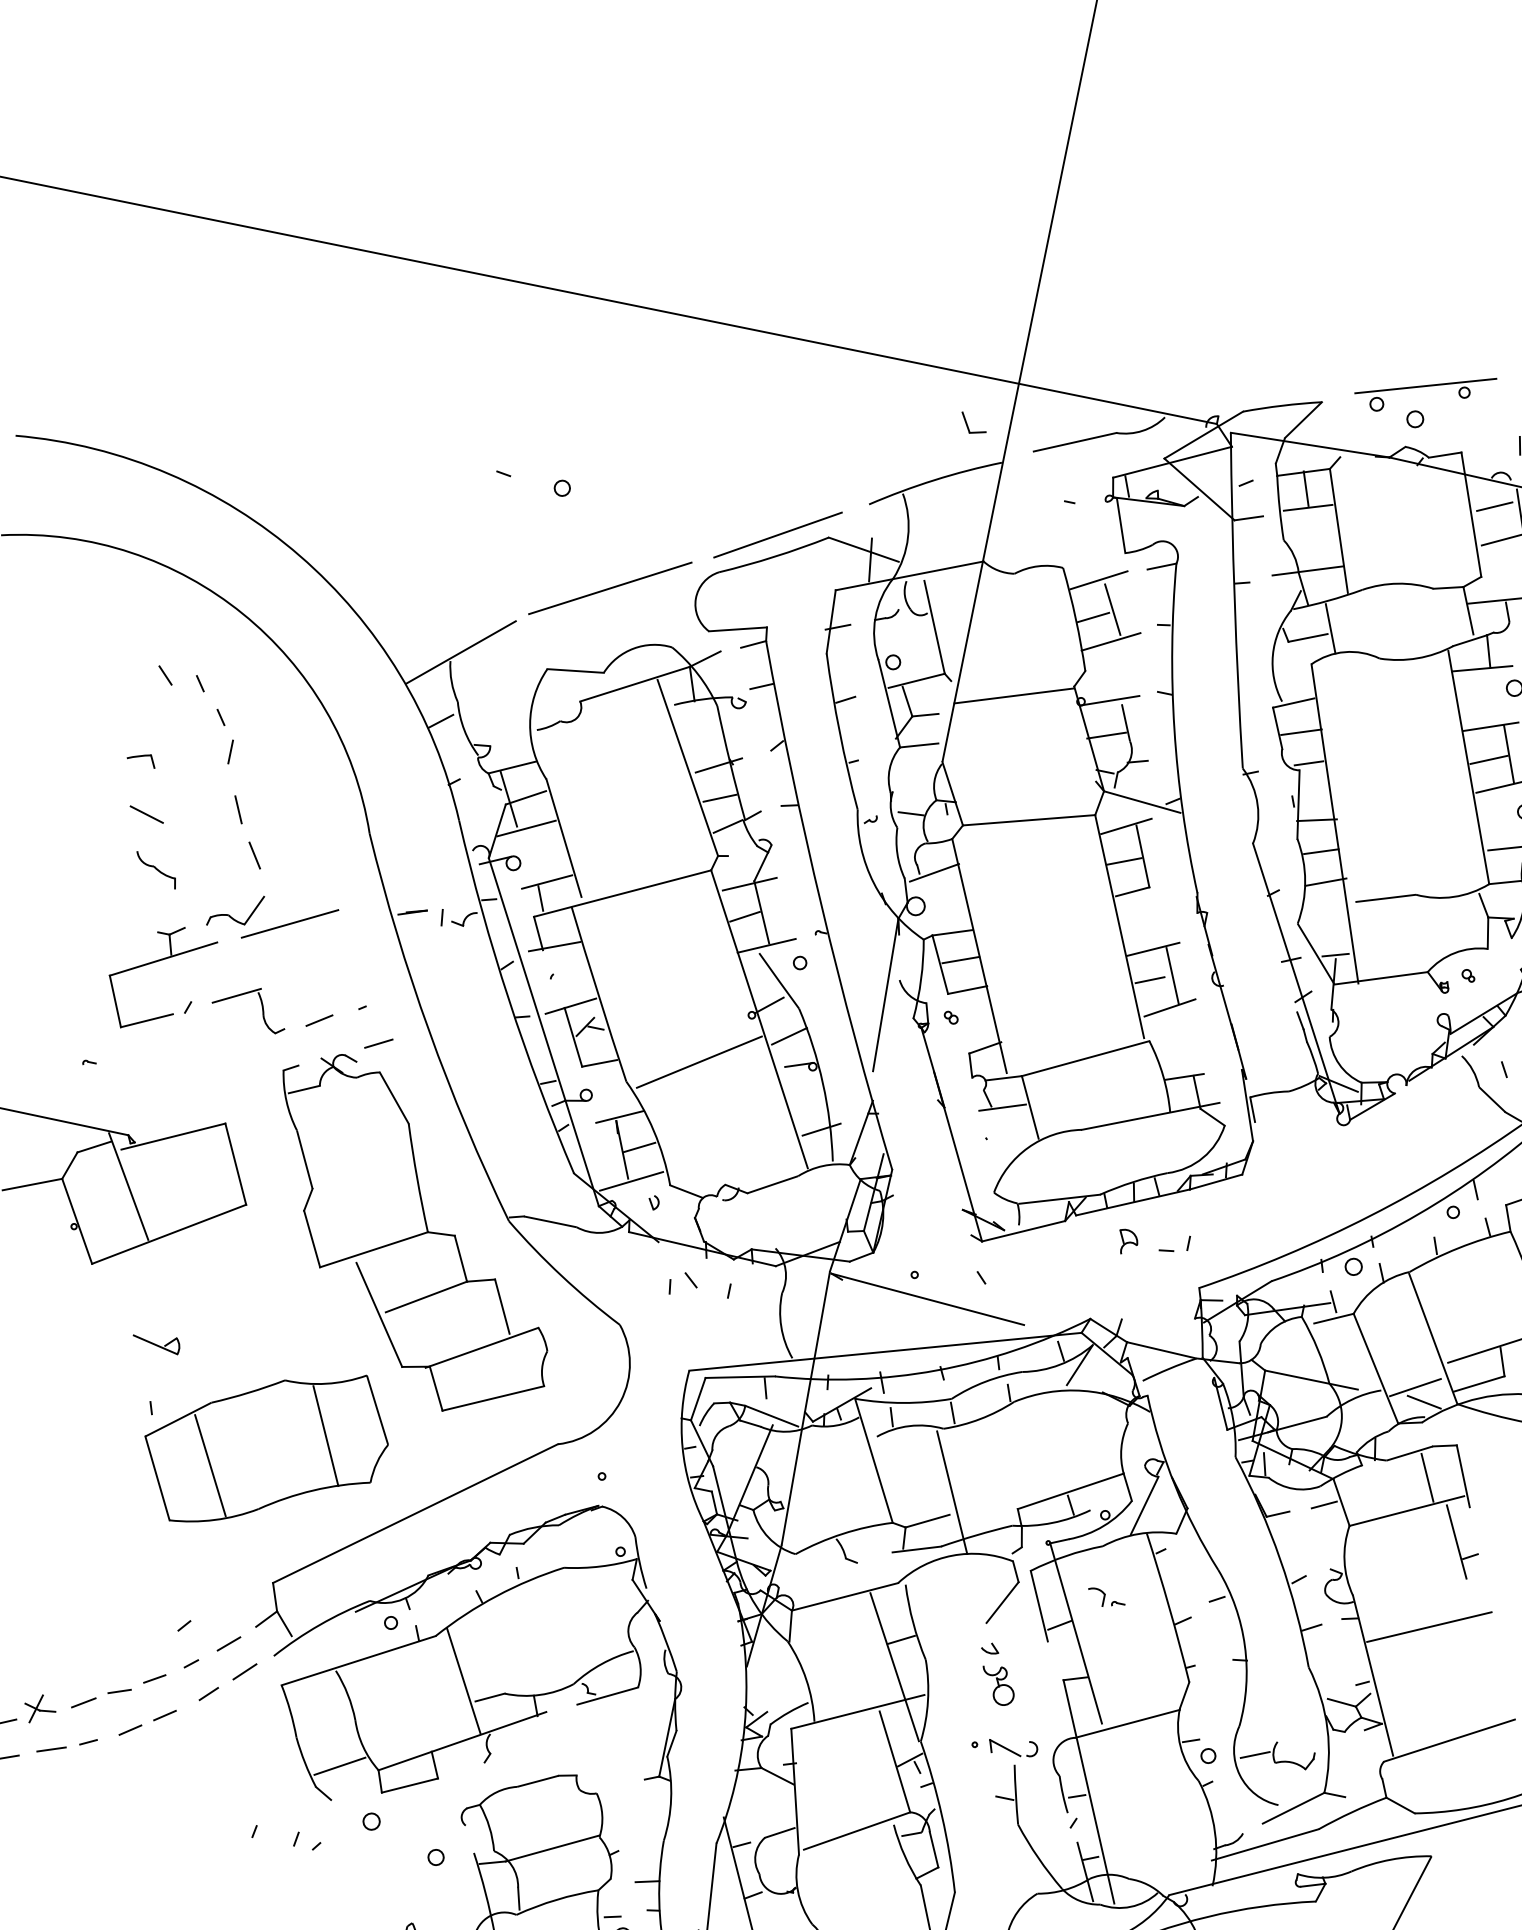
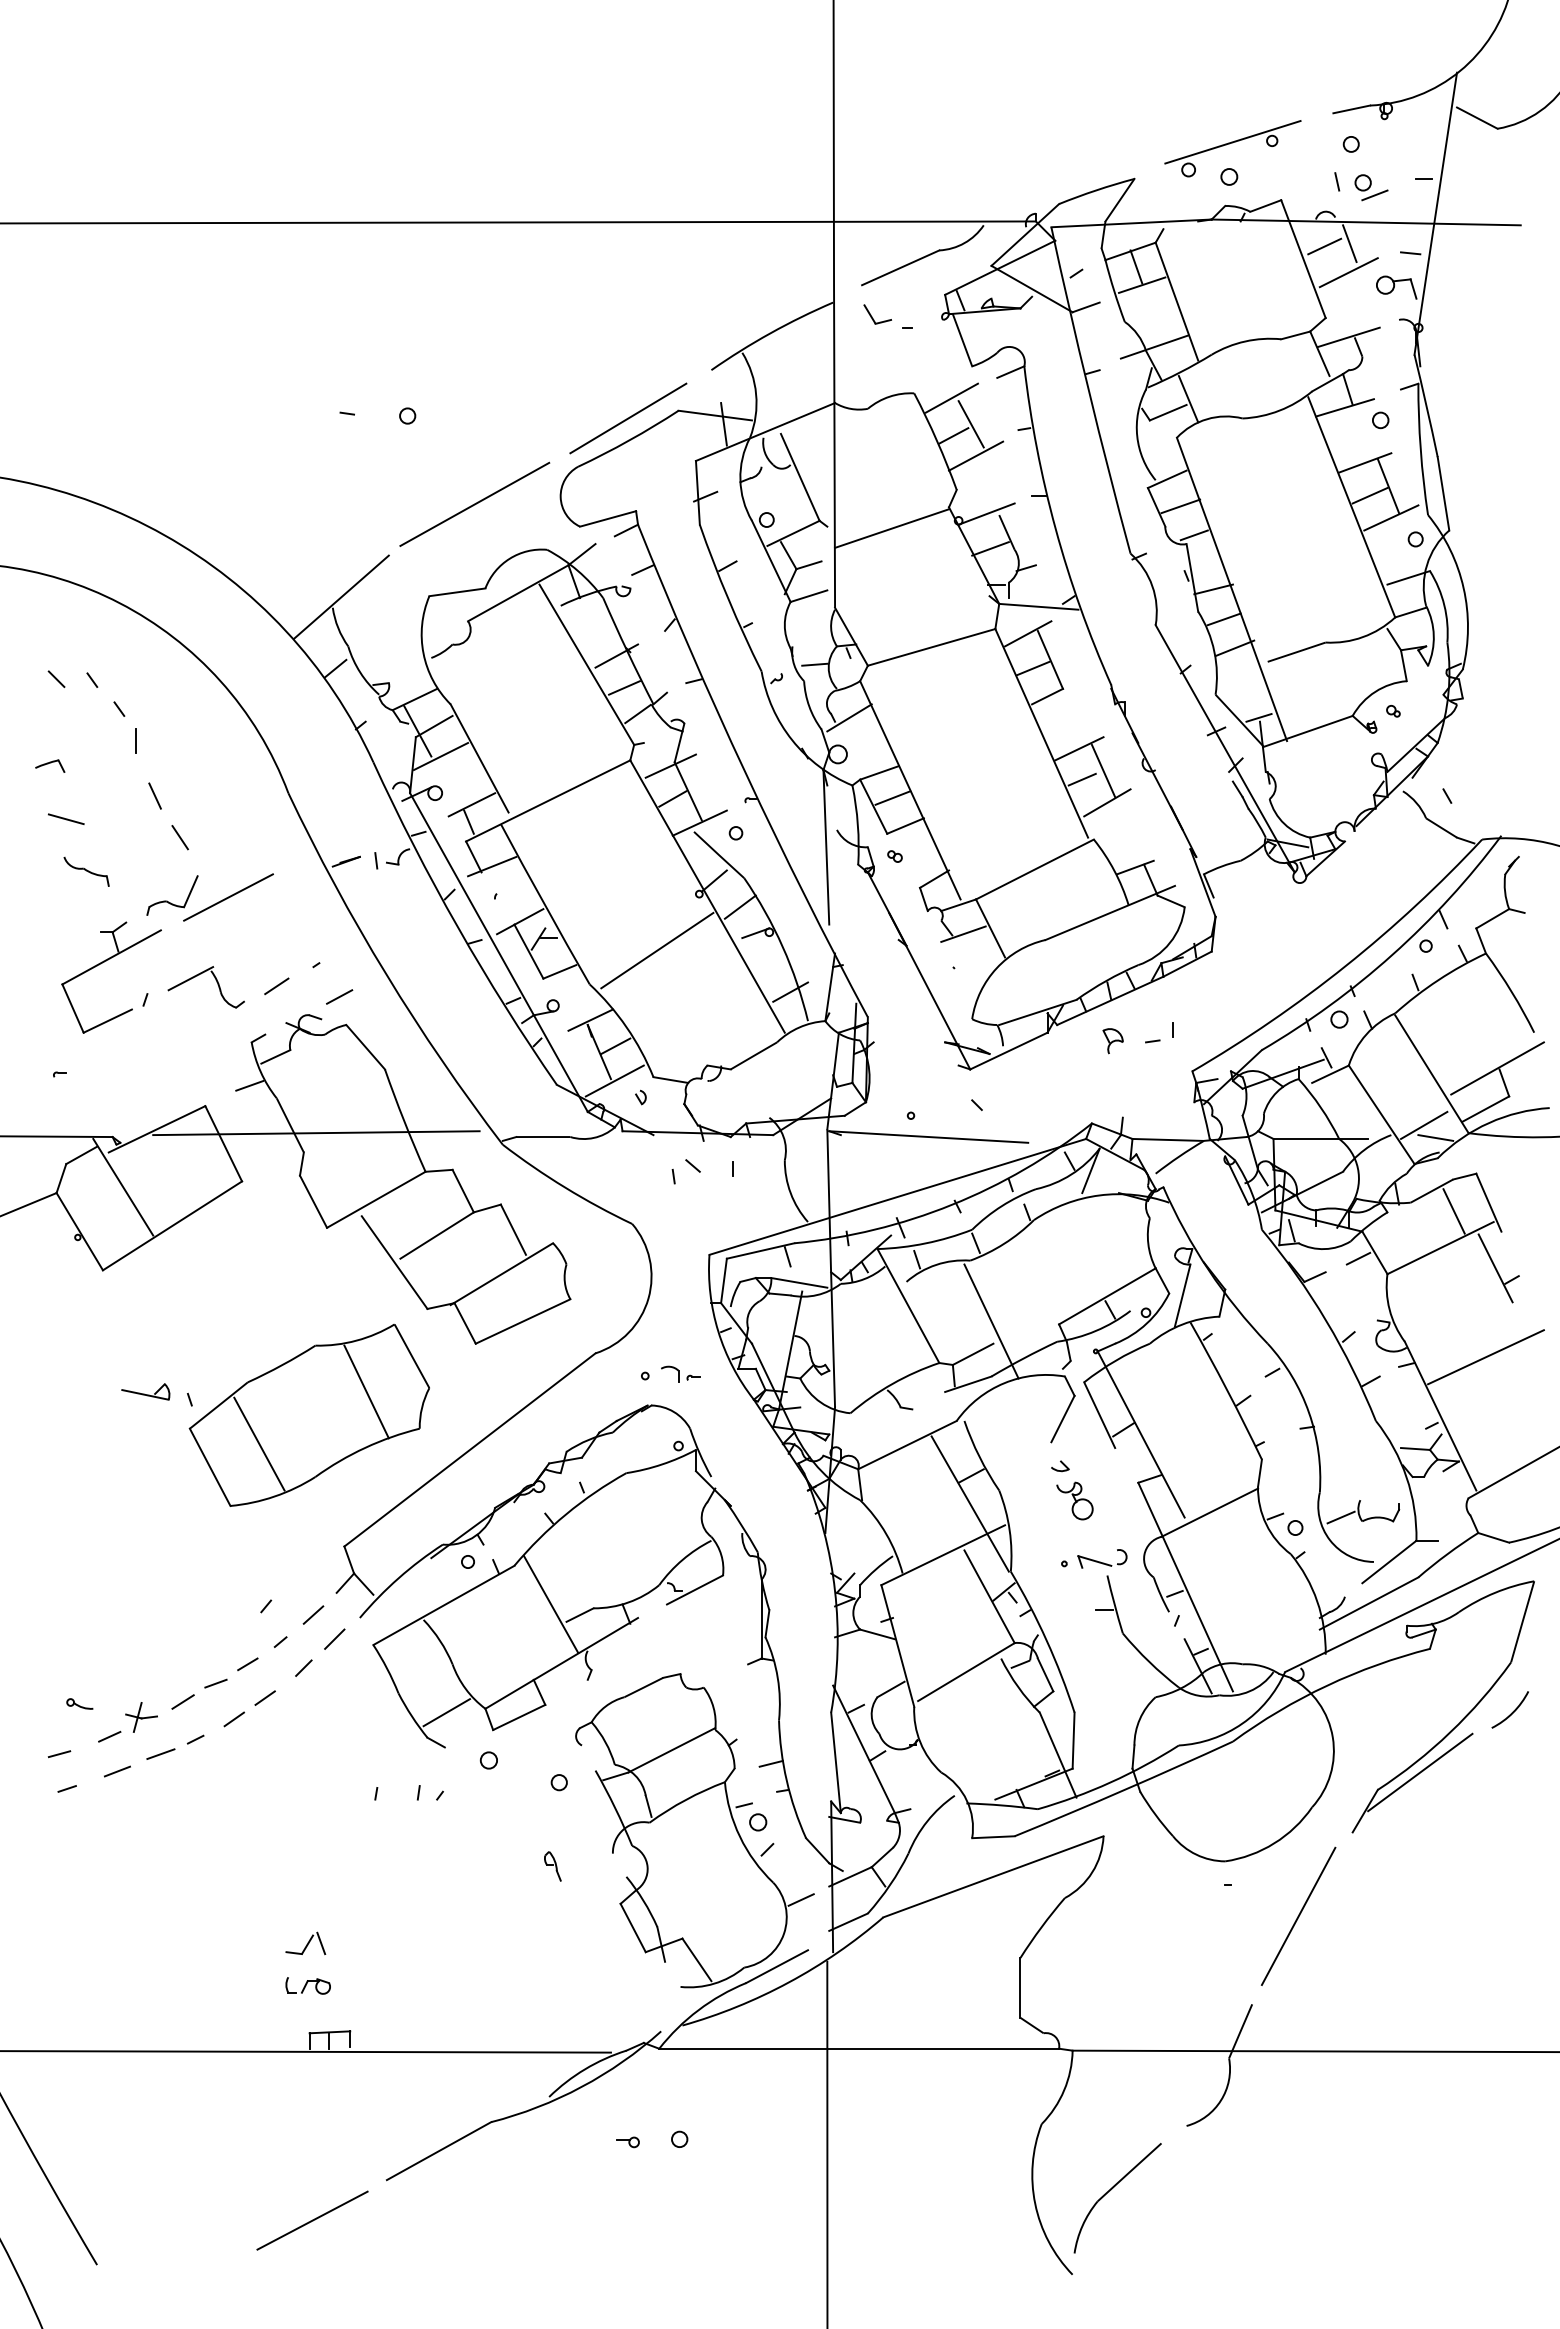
part: (973, 424) -> (877, 314), moved
line: (272, 1112) -> (249, 1085), added
line: (328, 1172) -> (316, 1133), added
part: (156, 1341) -> (145, 1391), moved
part: (1106, 1597) -> (680, 1373), moved

